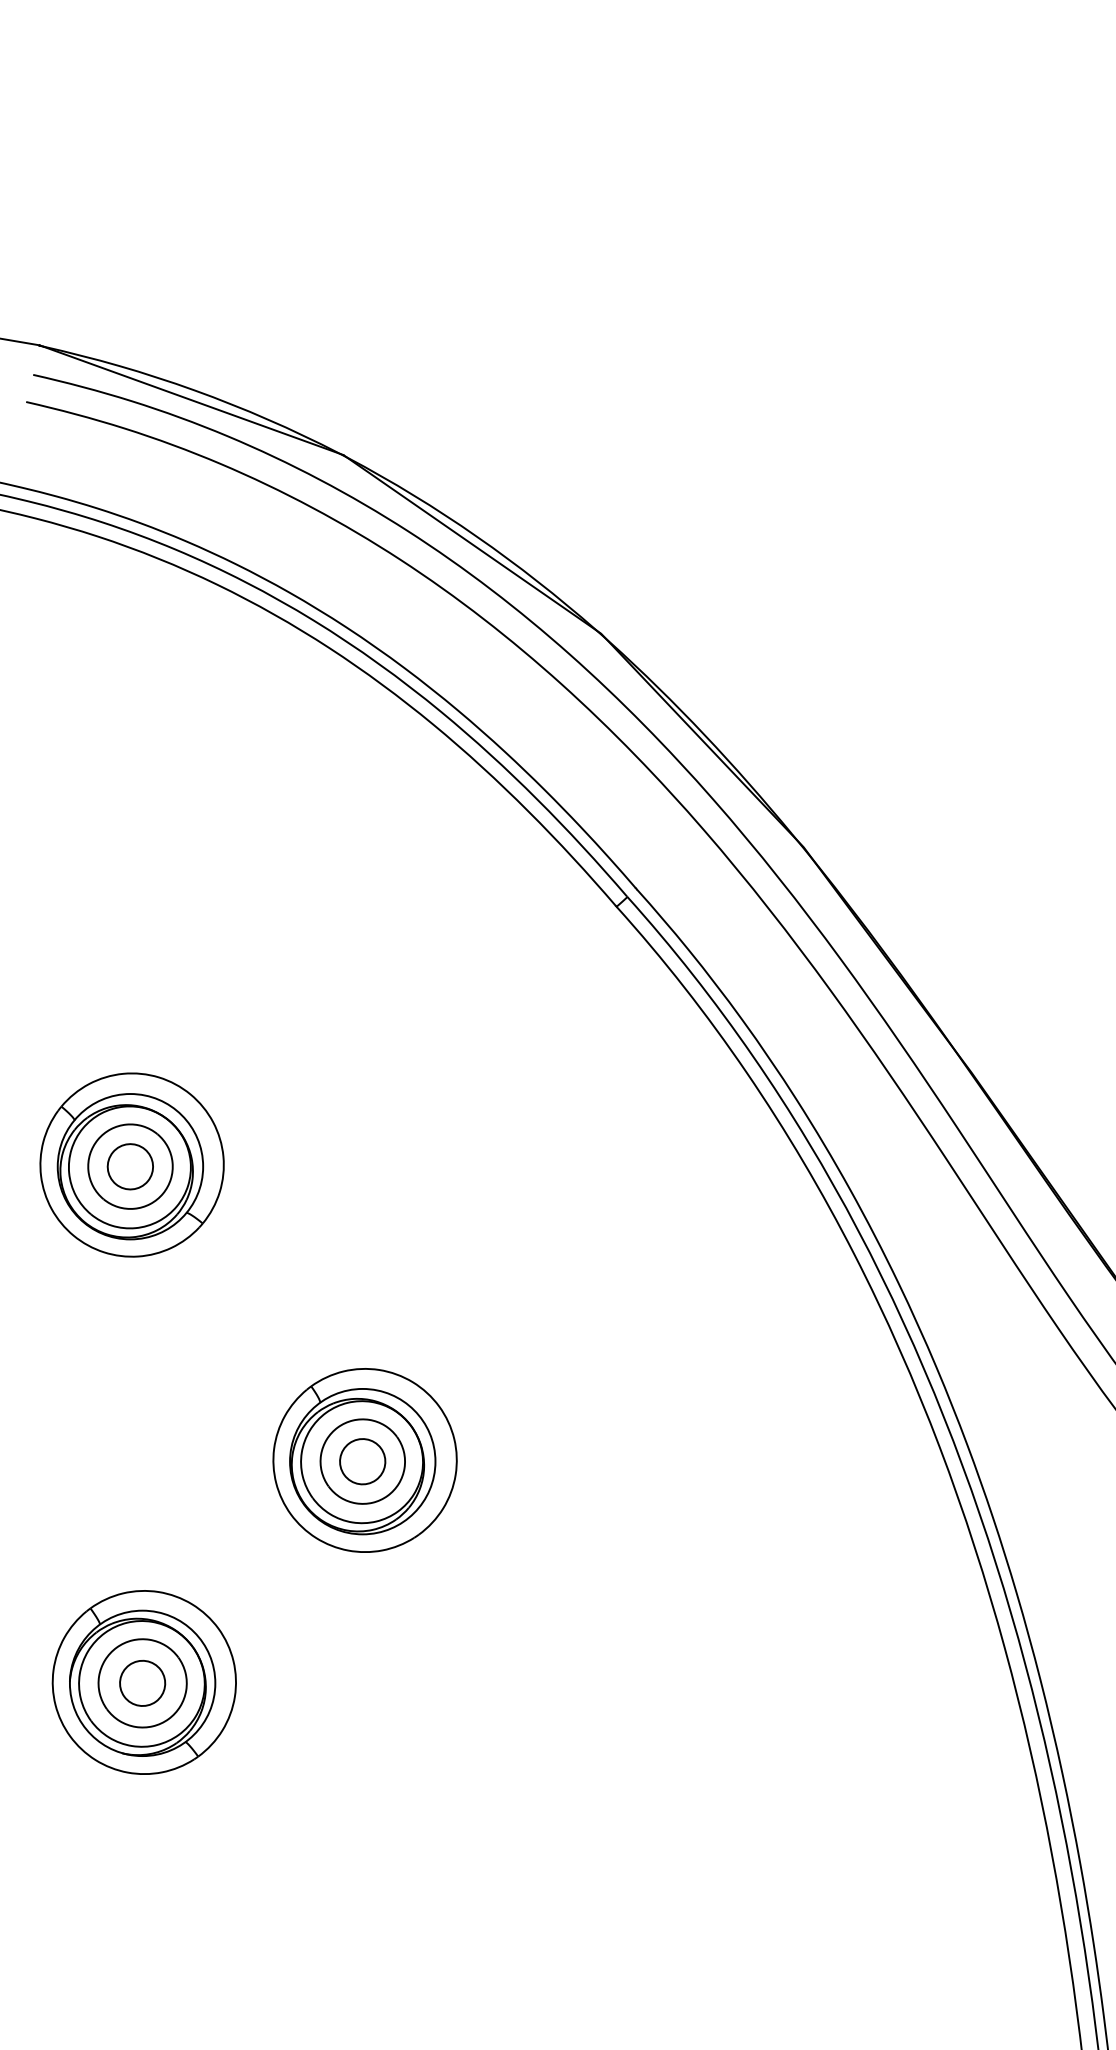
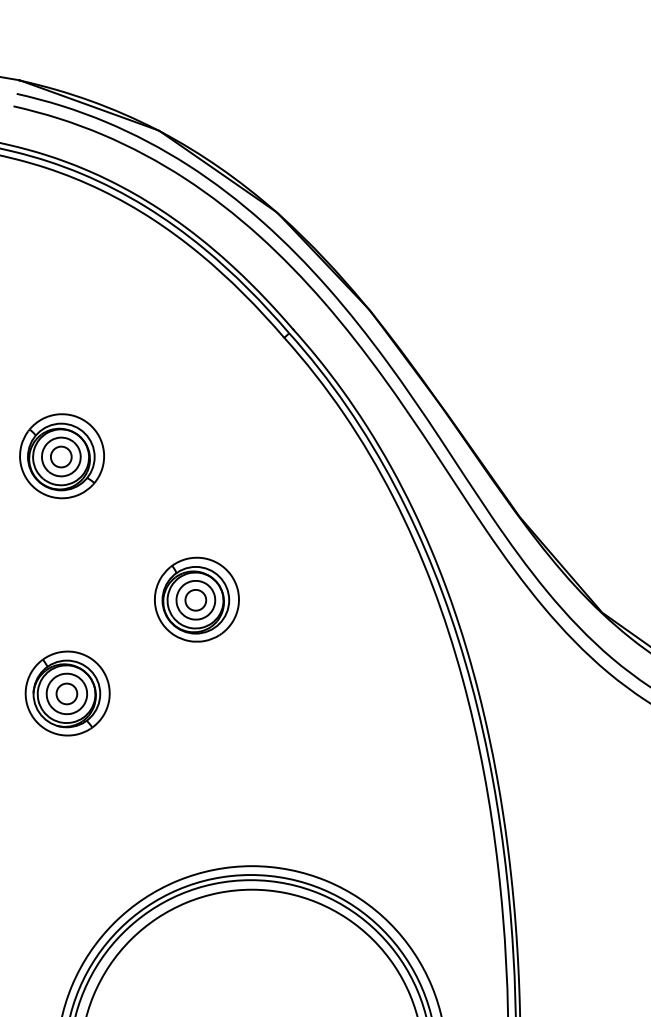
part: (364, 1459) -> (196, 599), moved

